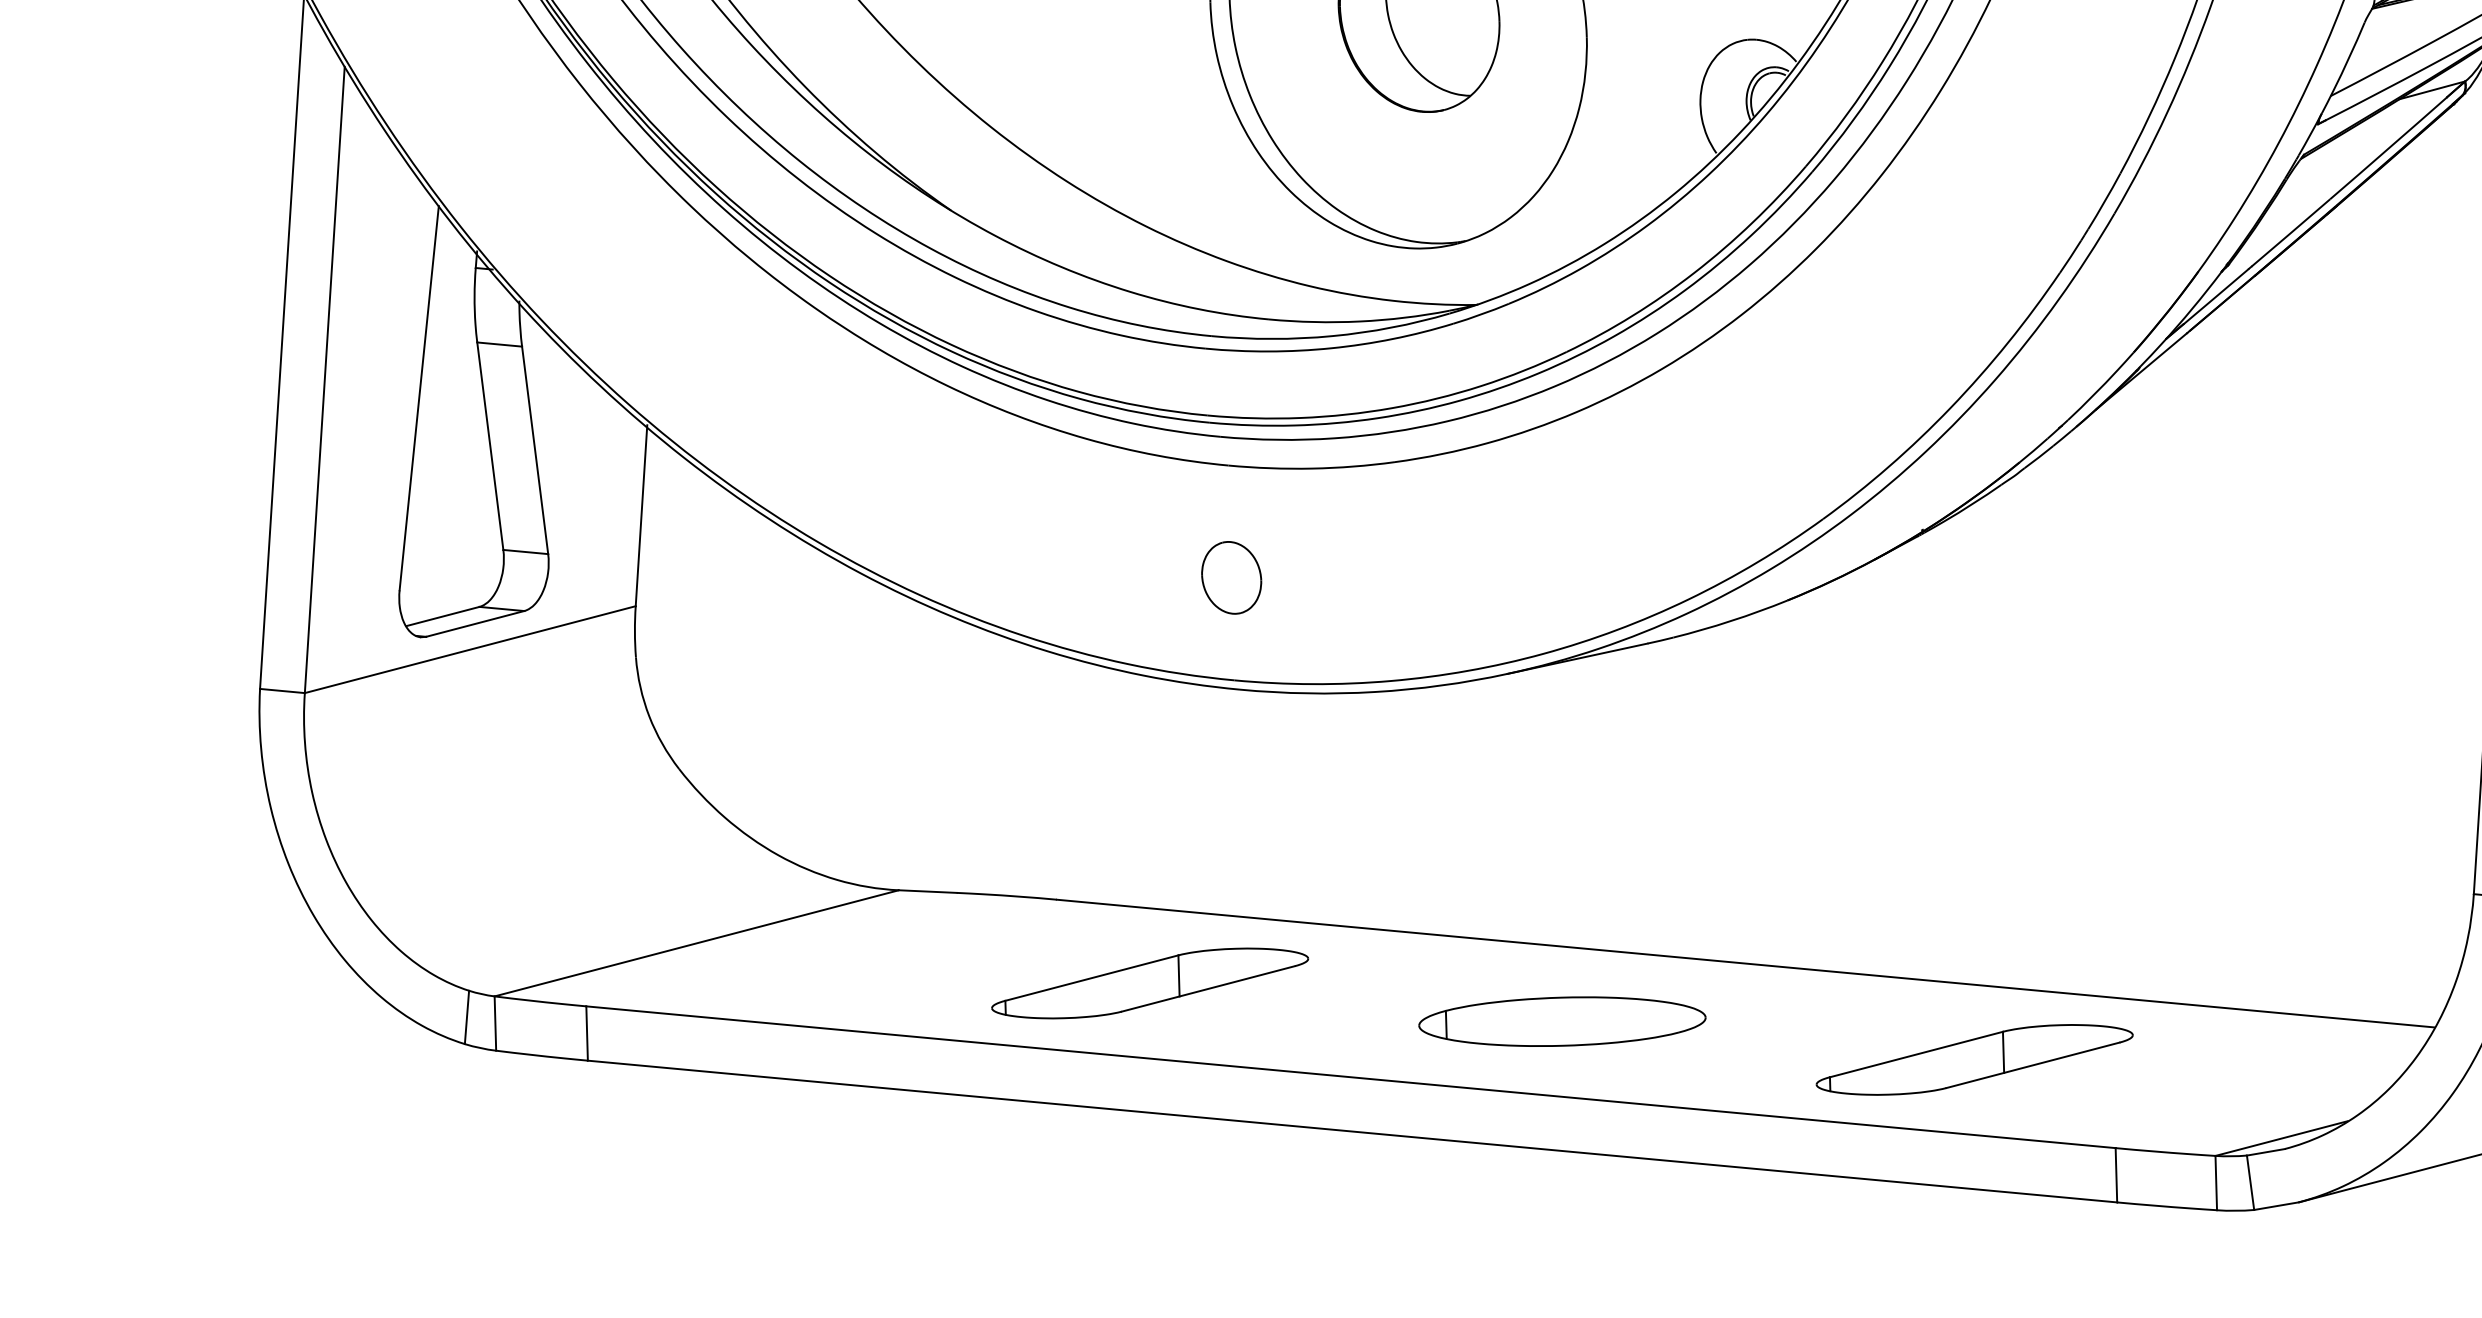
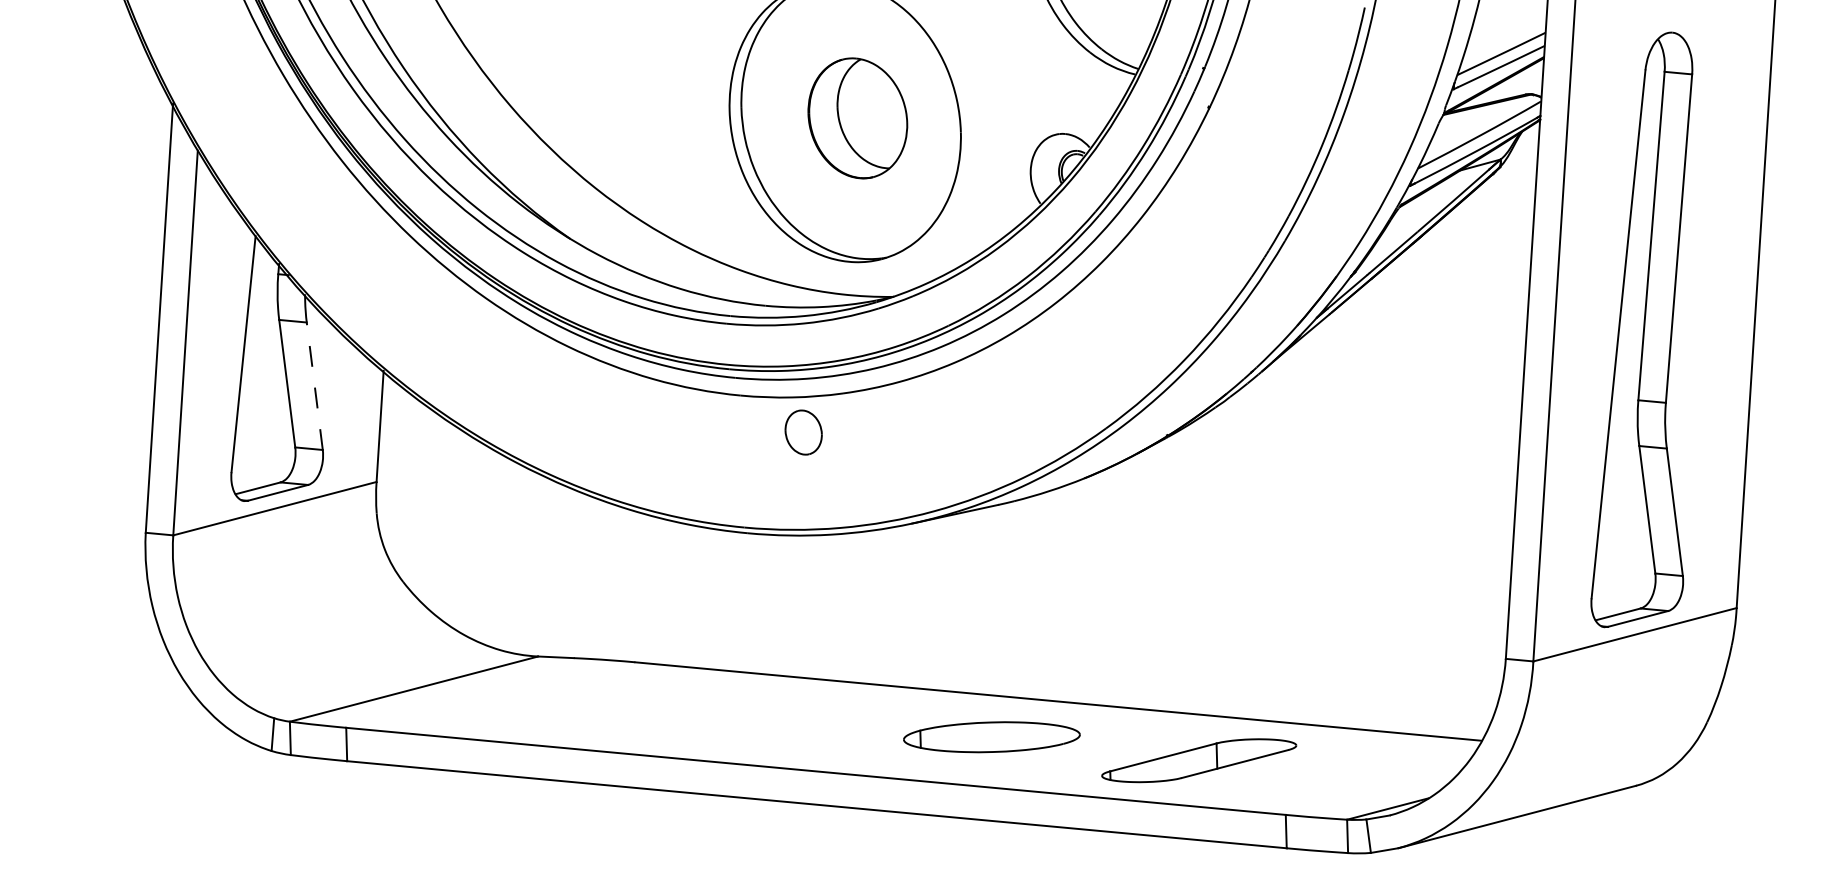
line: (534, 449) -> (314, 385), solid -> dashed
part: (1231, 577) -> (803, 432), moved
part: (1149, 983) -> (692, 713), removed
part: (1561, 1022) -> (991, 737), moved

